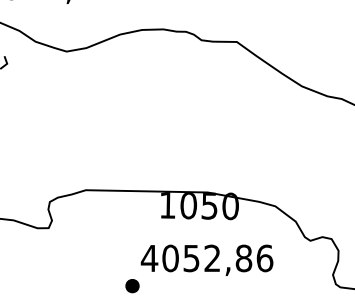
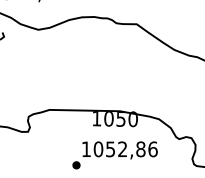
text: (149, 256) -> (86, 148), 4052,86 -> 1052,86

